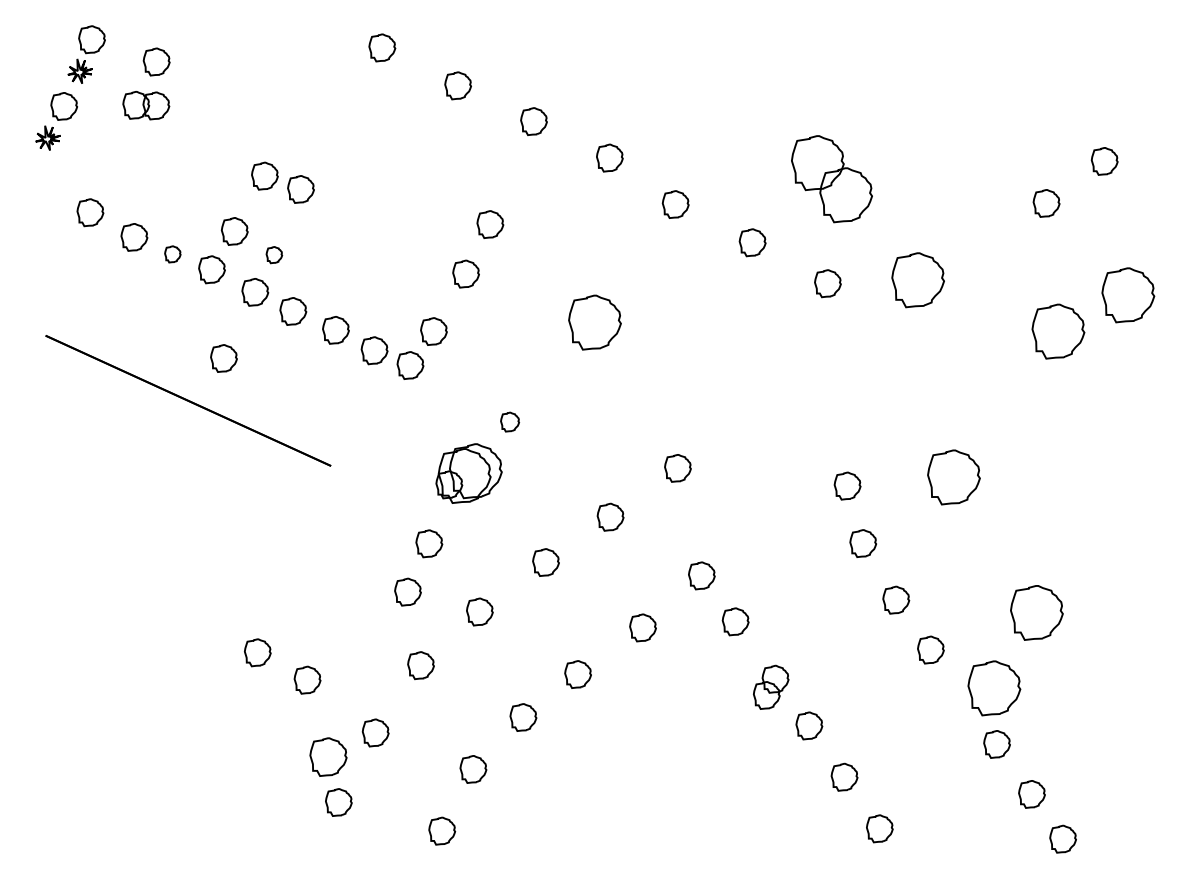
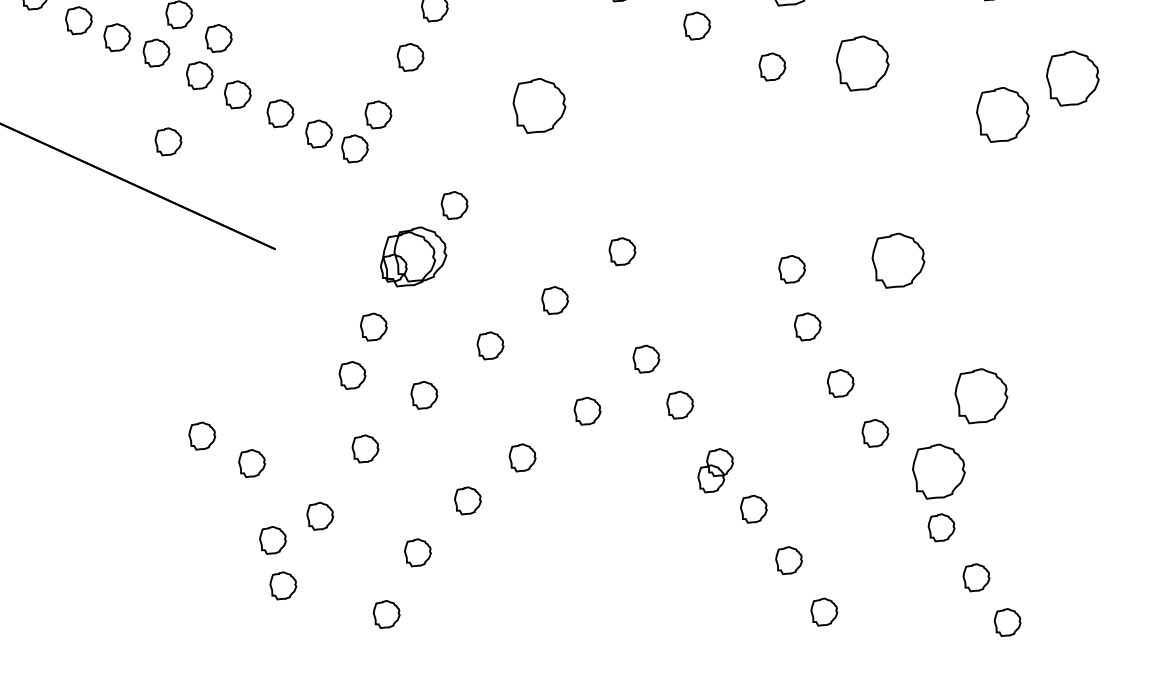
part: (172, 254) -> (117, 37), size x1.67
part: (274, 254) -> (219, 37), size x1.67
part: (509, 421) -> (454, 204), size x1.43
part: (328, 756) -> (273, 539), size x0.71

